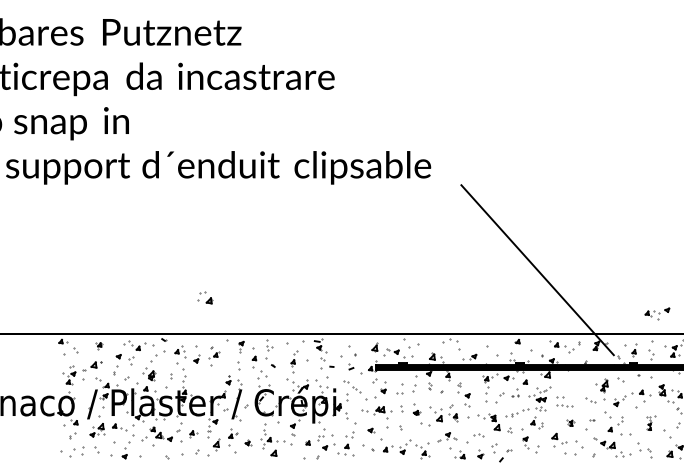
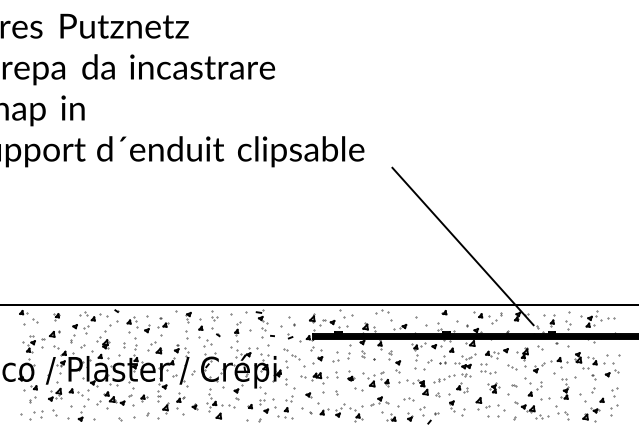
part: (204, 297) -> (154, 347), moved
part: (656, 313) -> (496, 353), moved
part: (570, 422) -> (493, 387), size x1.67
part: (651, 422) -> (568, 387), size x1.67

